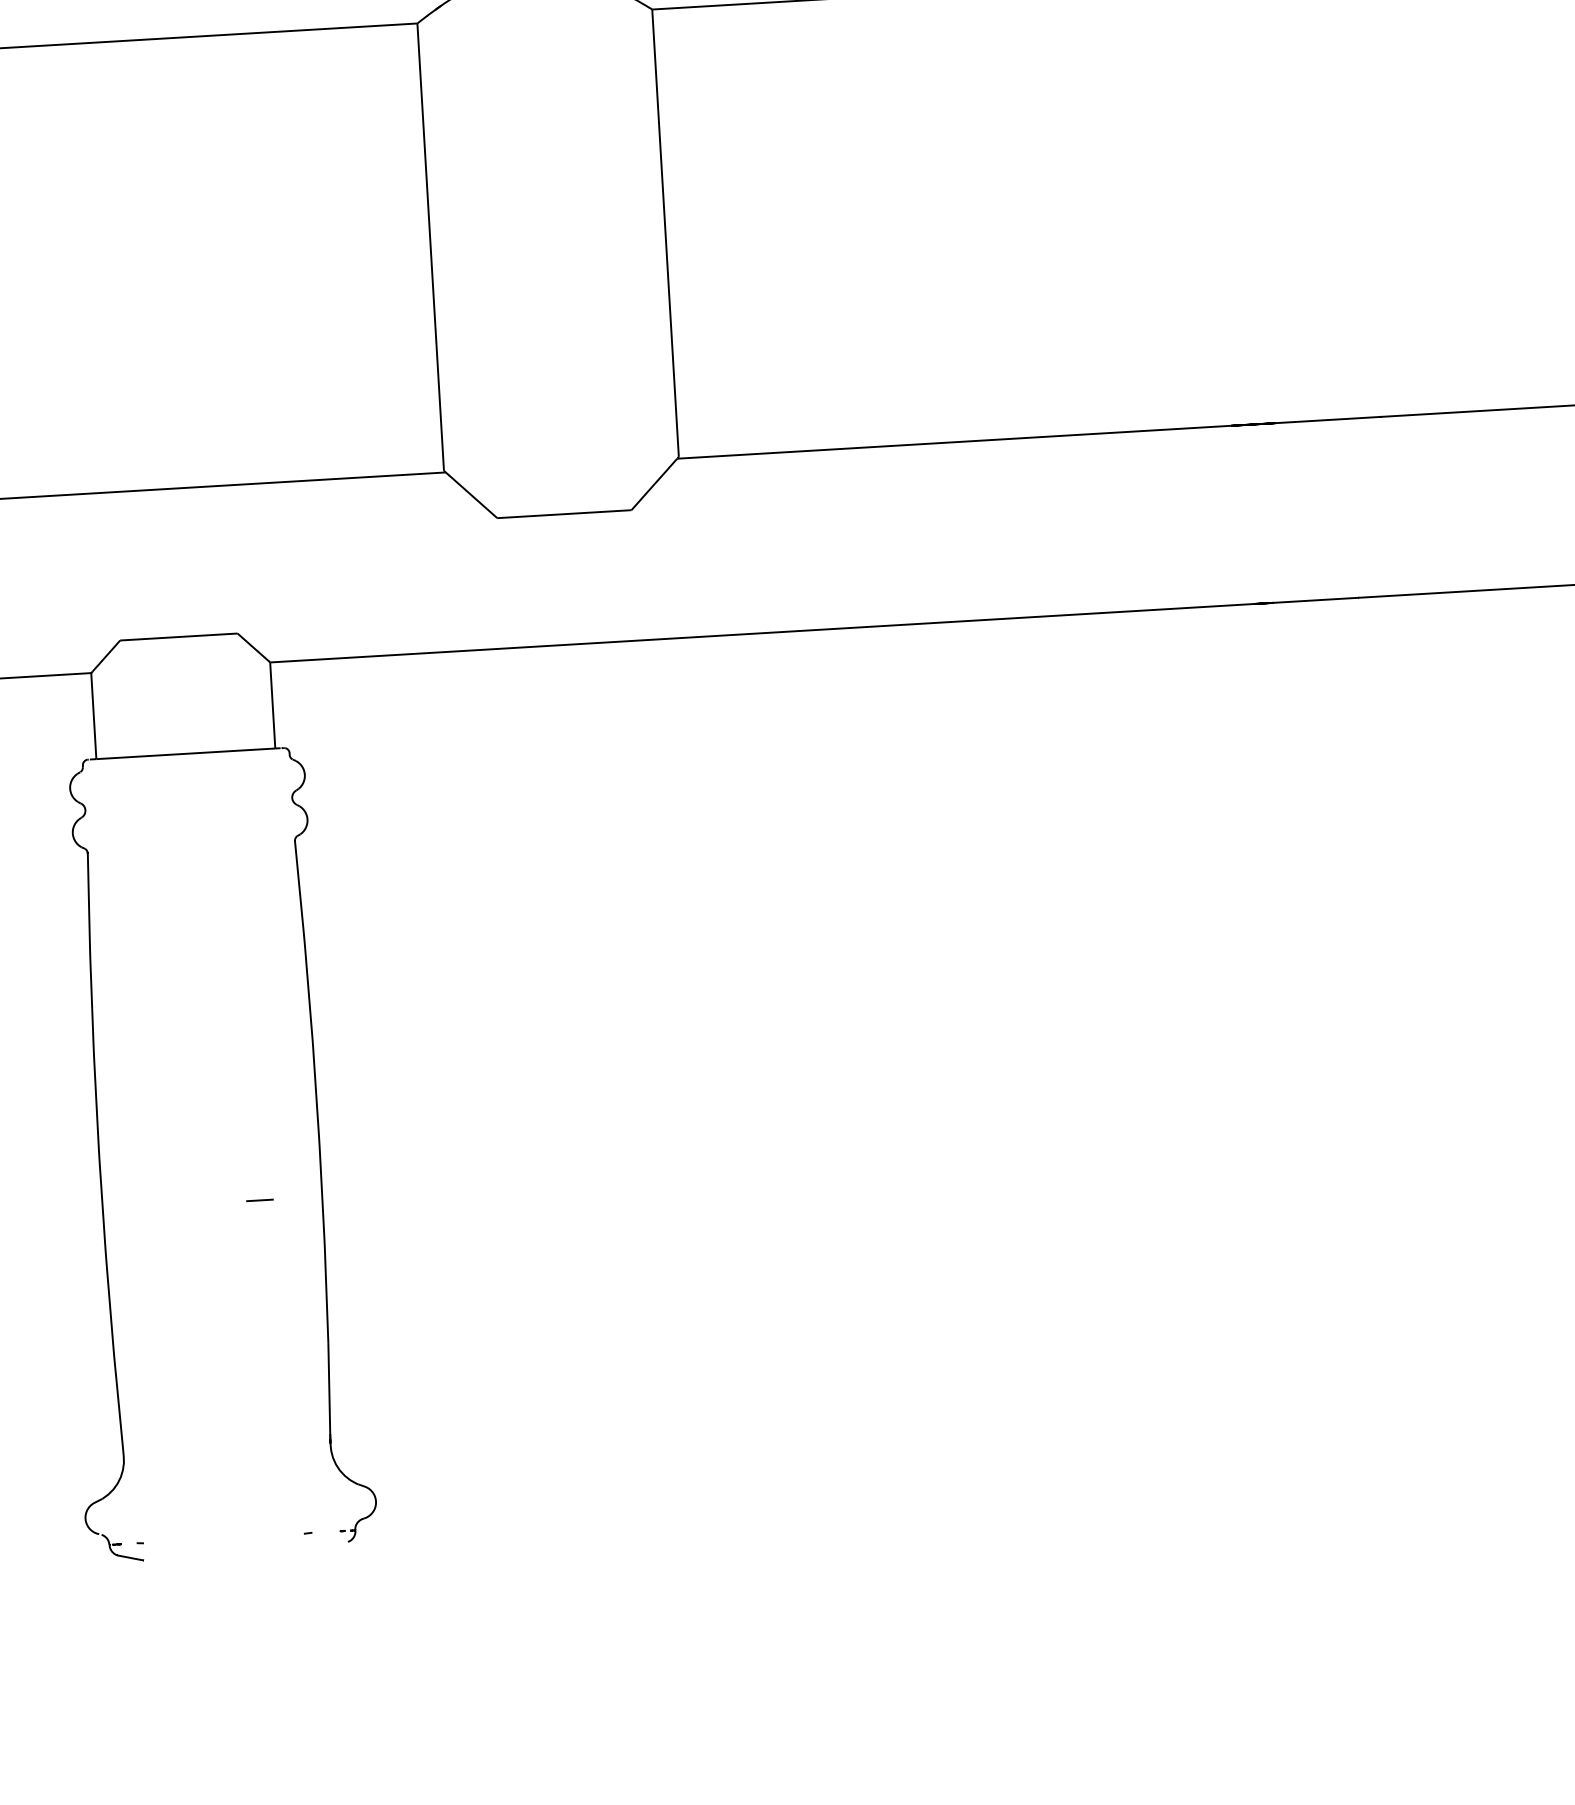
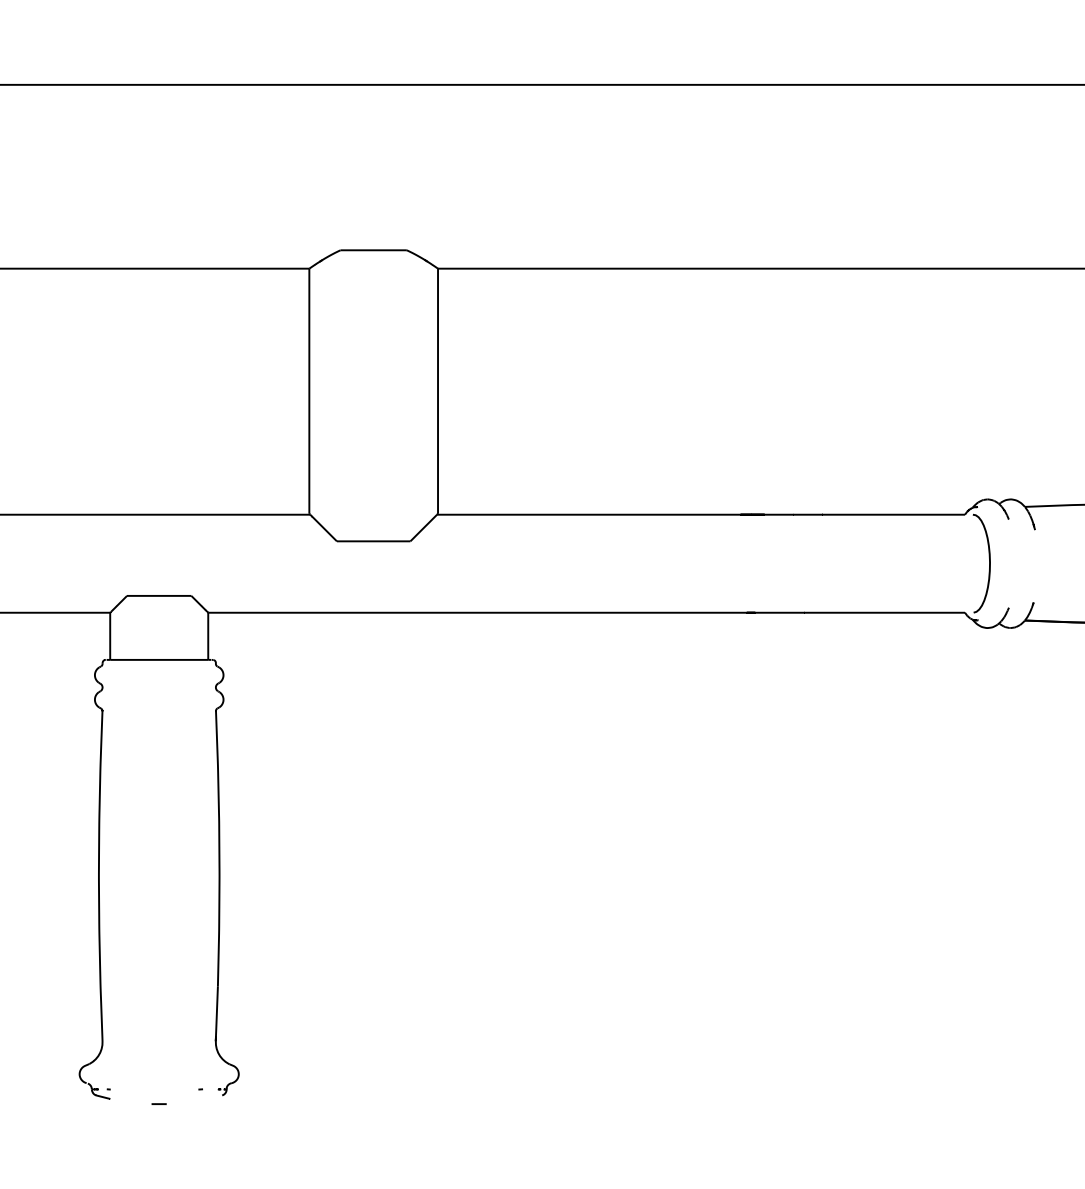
line: (258, 1199) -> (158, 1103), moved

